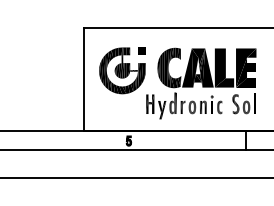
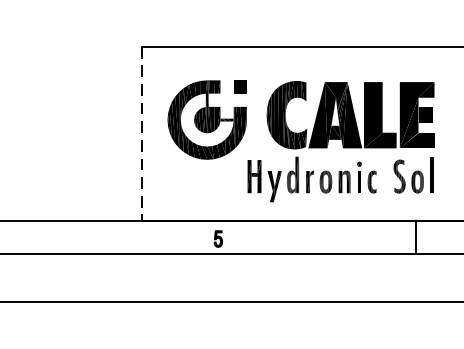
line: (83, 79) -> (141, 134), solid -> dashed

